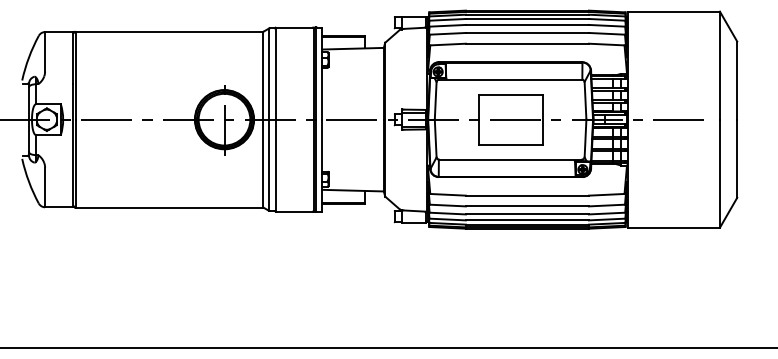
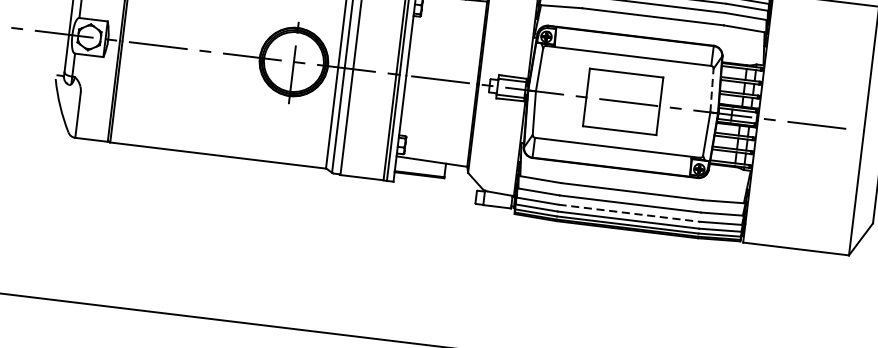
line: (585, 100) -> (711, 90), solid -> dashed
line: (527, 214) -> (629, 213), solid -> dashed

